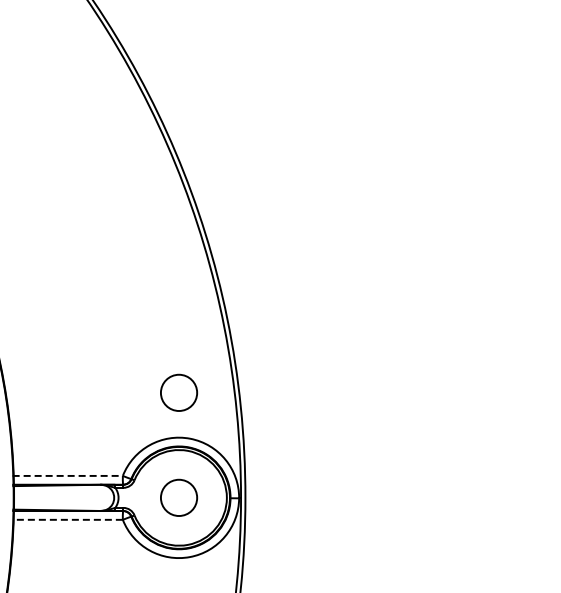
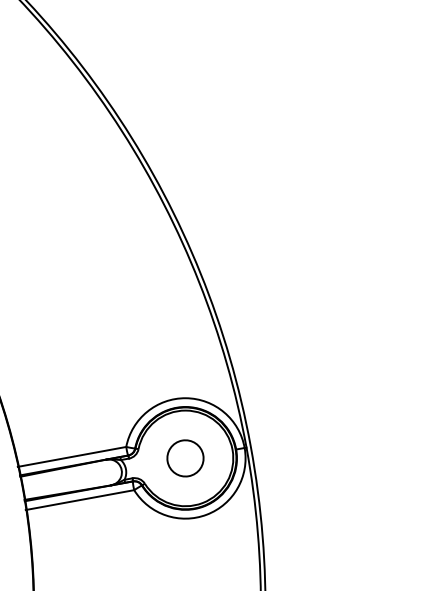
circle: (179, 392) -> (166, 354), removed
line: (68, 475) -> (72, 456), dashed -> solid
line: (67, 519) -> (79, 499), dashed -> solid

